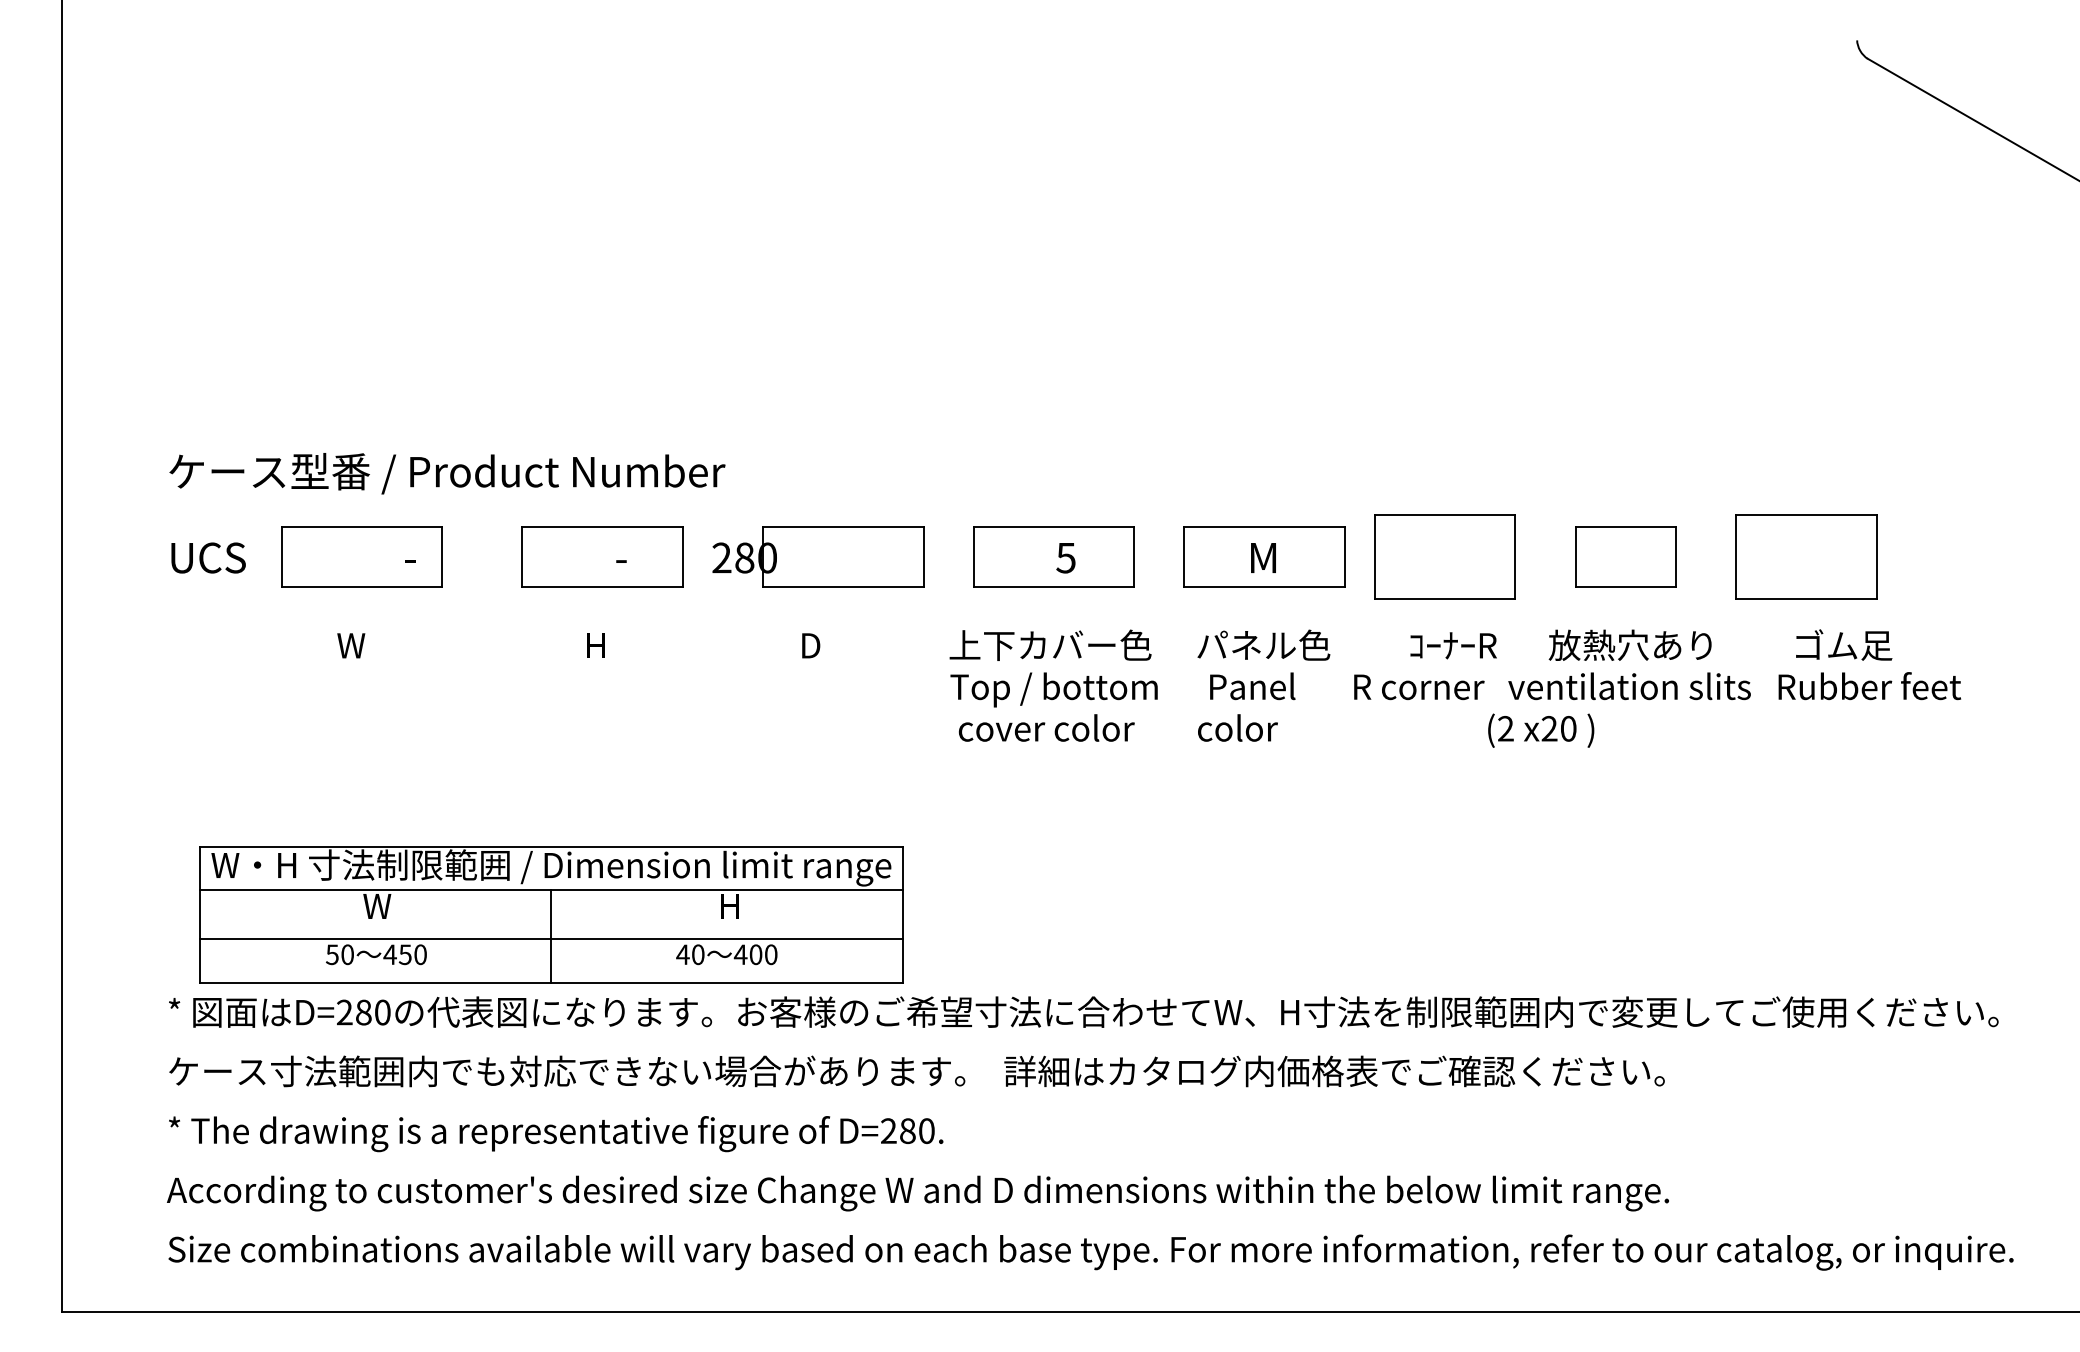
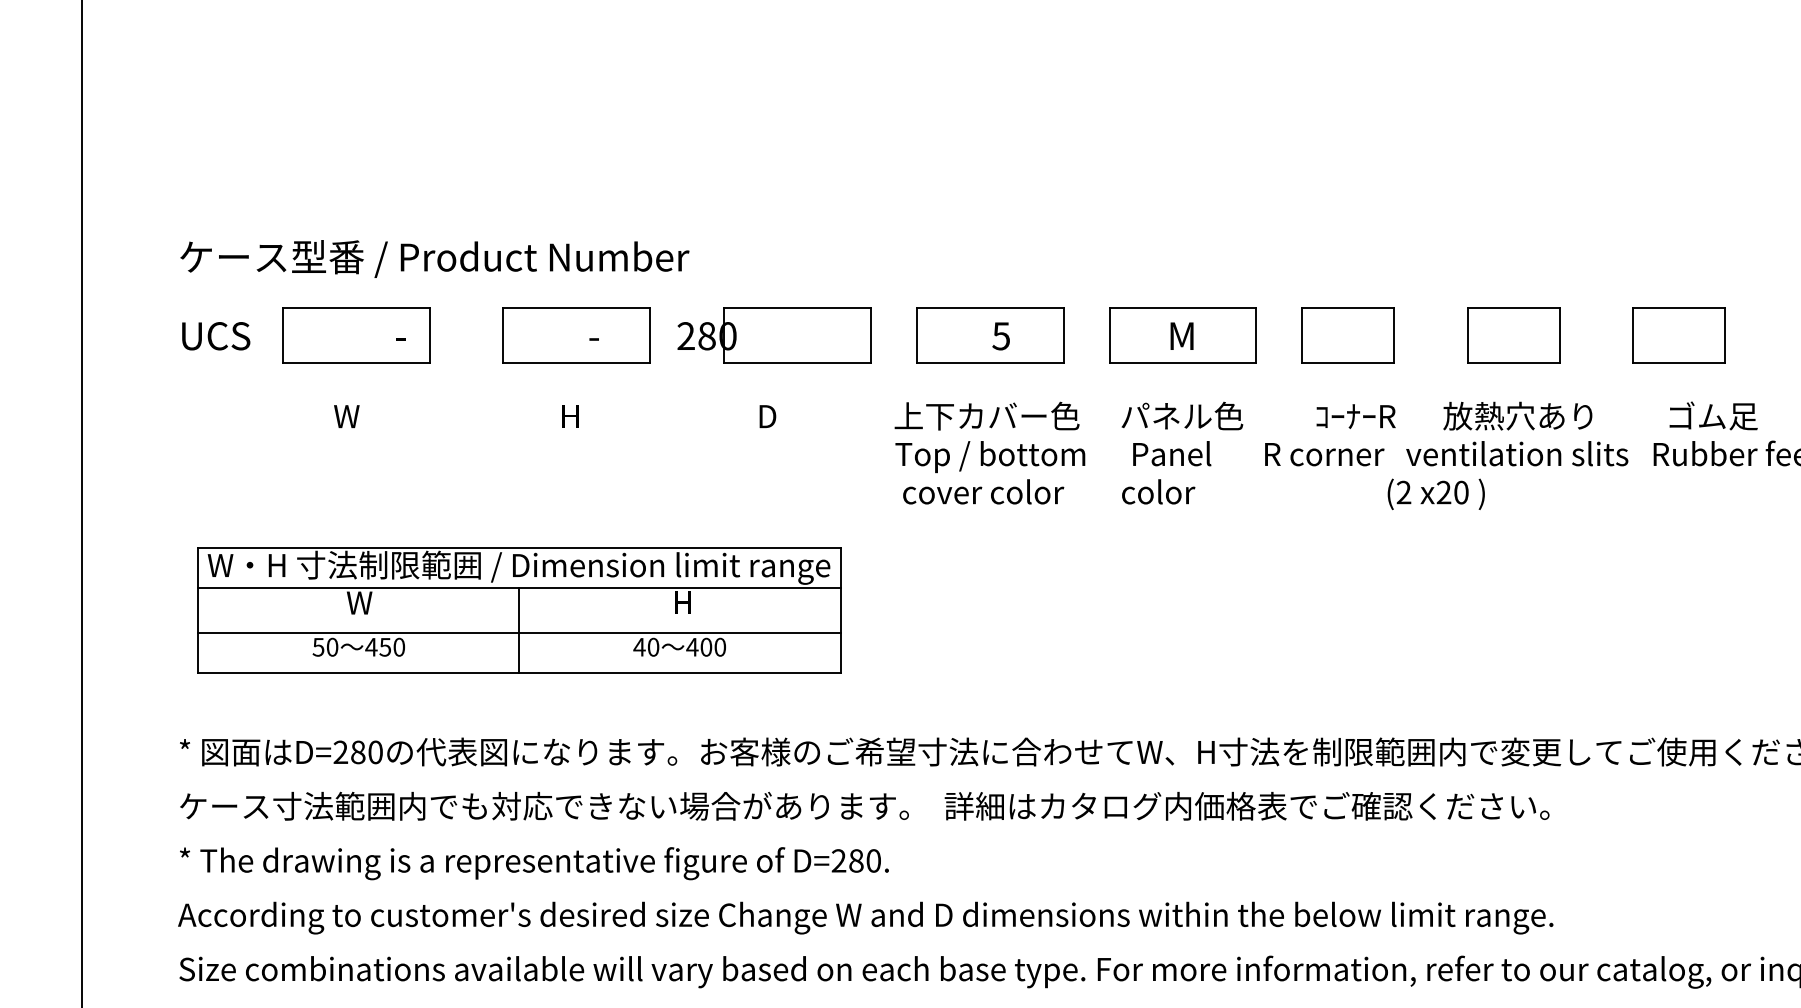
part: (1444, 556) -> (1347, 334), size x0.71
part: (1805, 556) -> (1678, 334), size x0.71
part: (551, 914) -> (519, 610), moved

